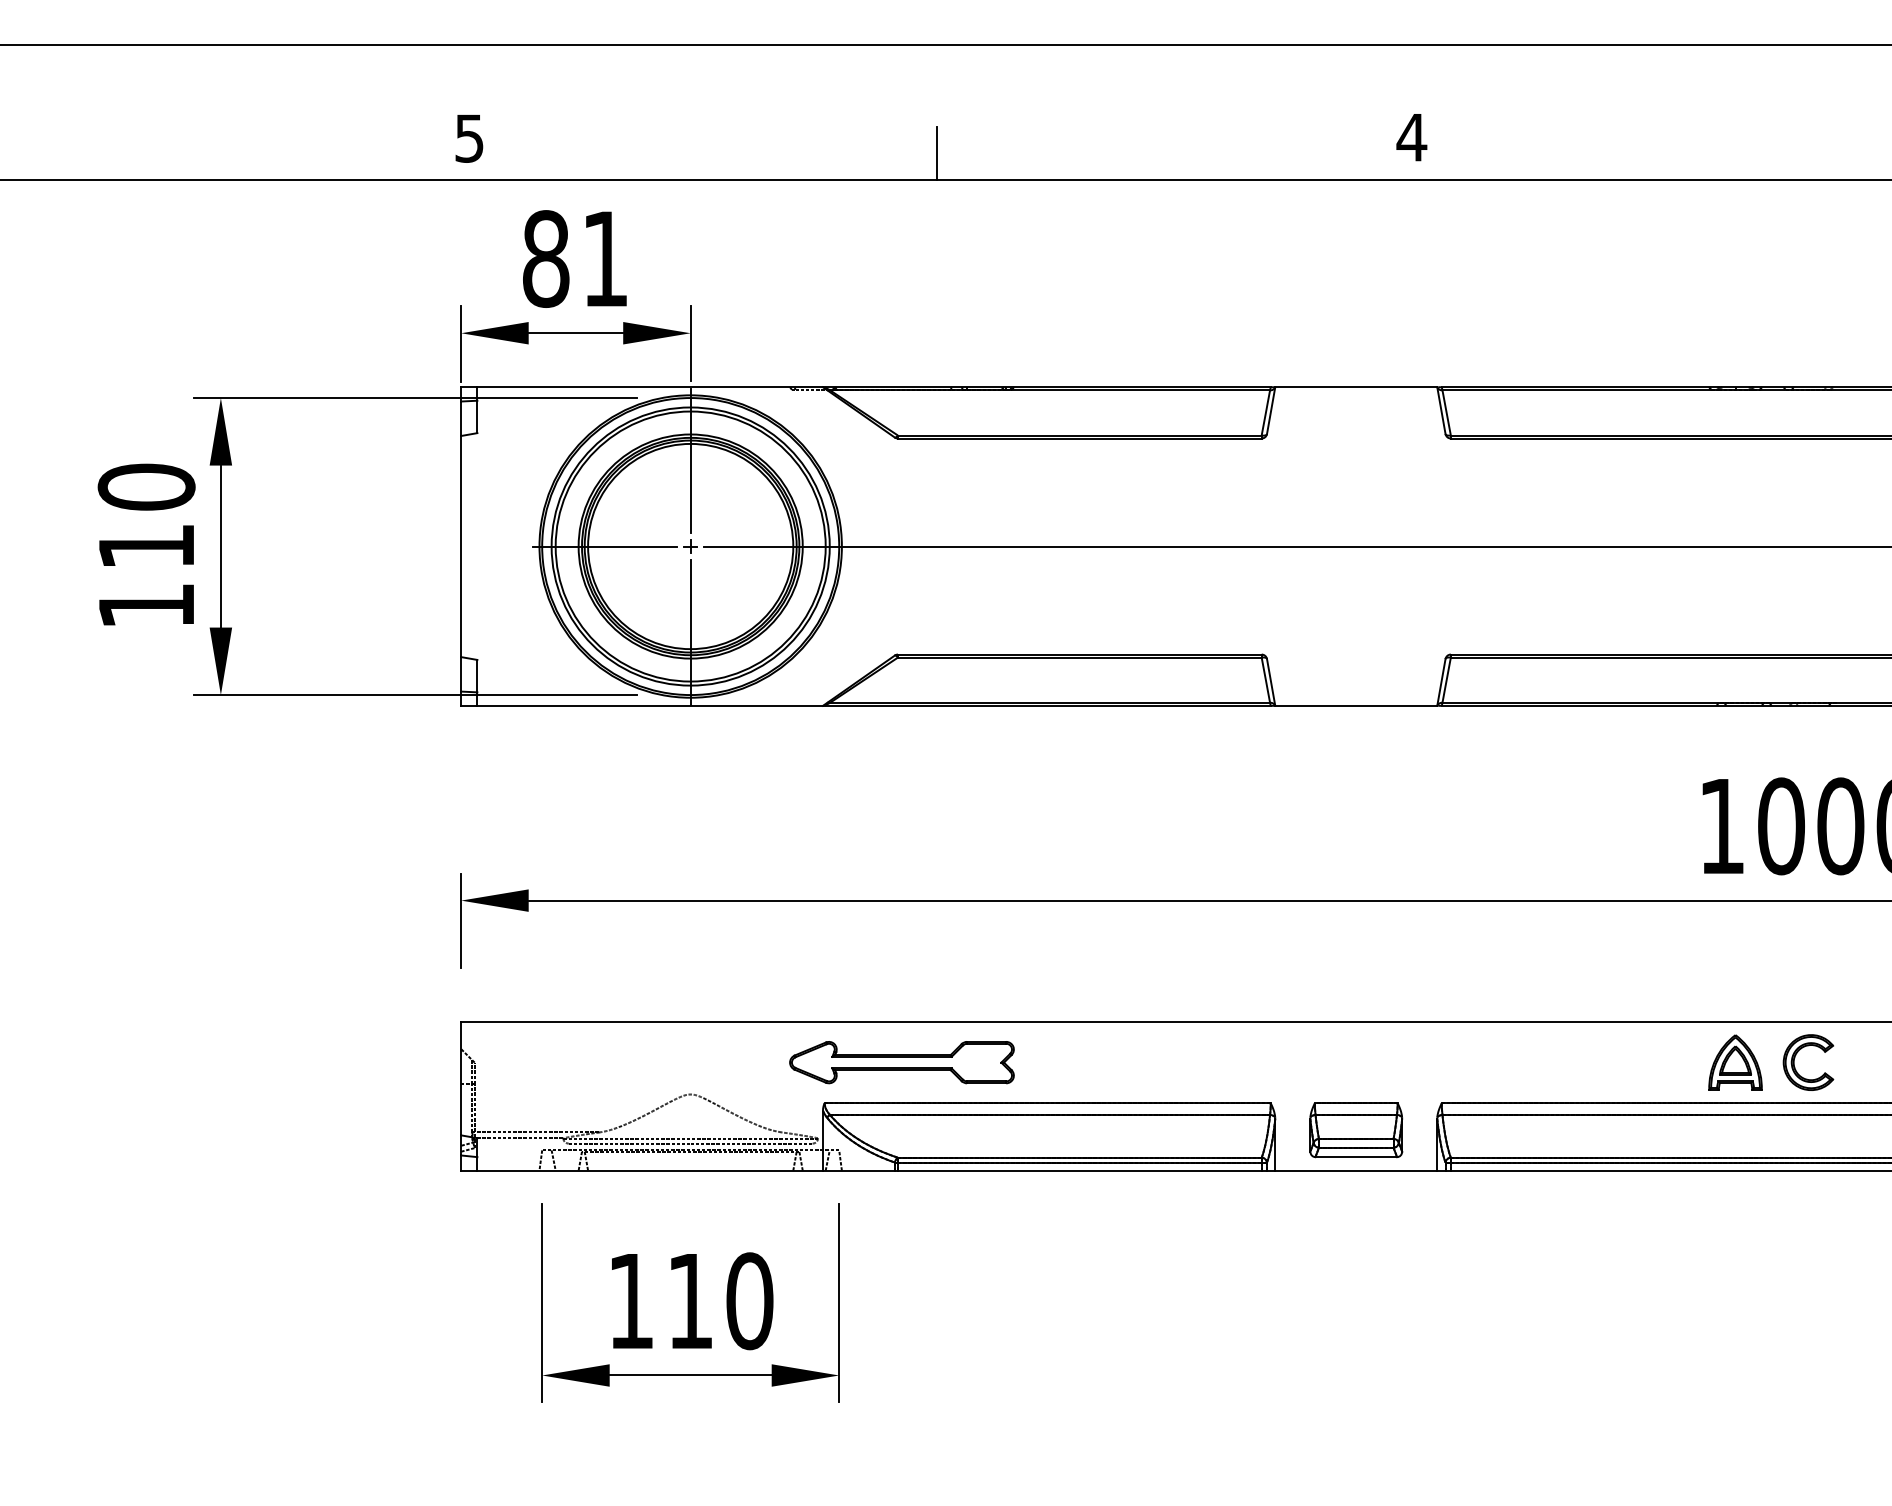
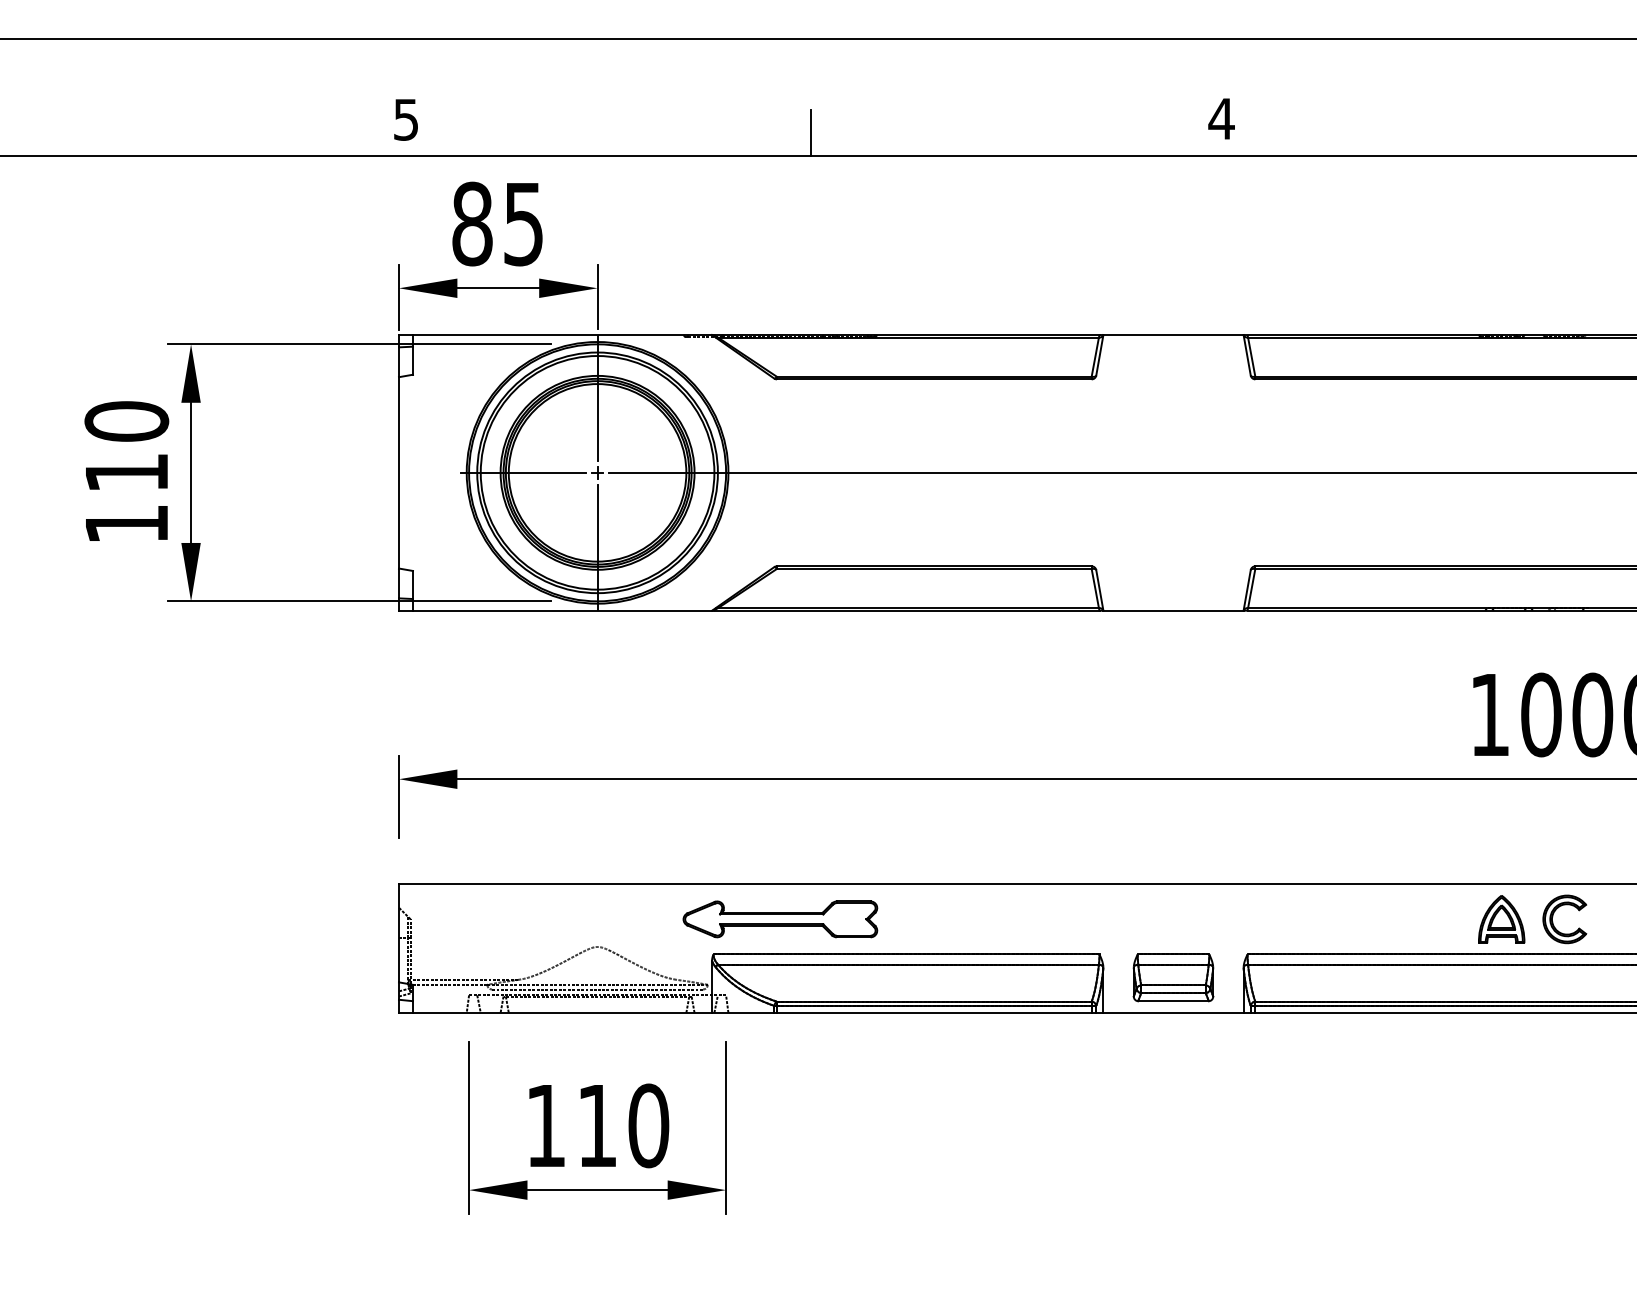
text: (605, 259) -> (523, 224), 81 -> 85

